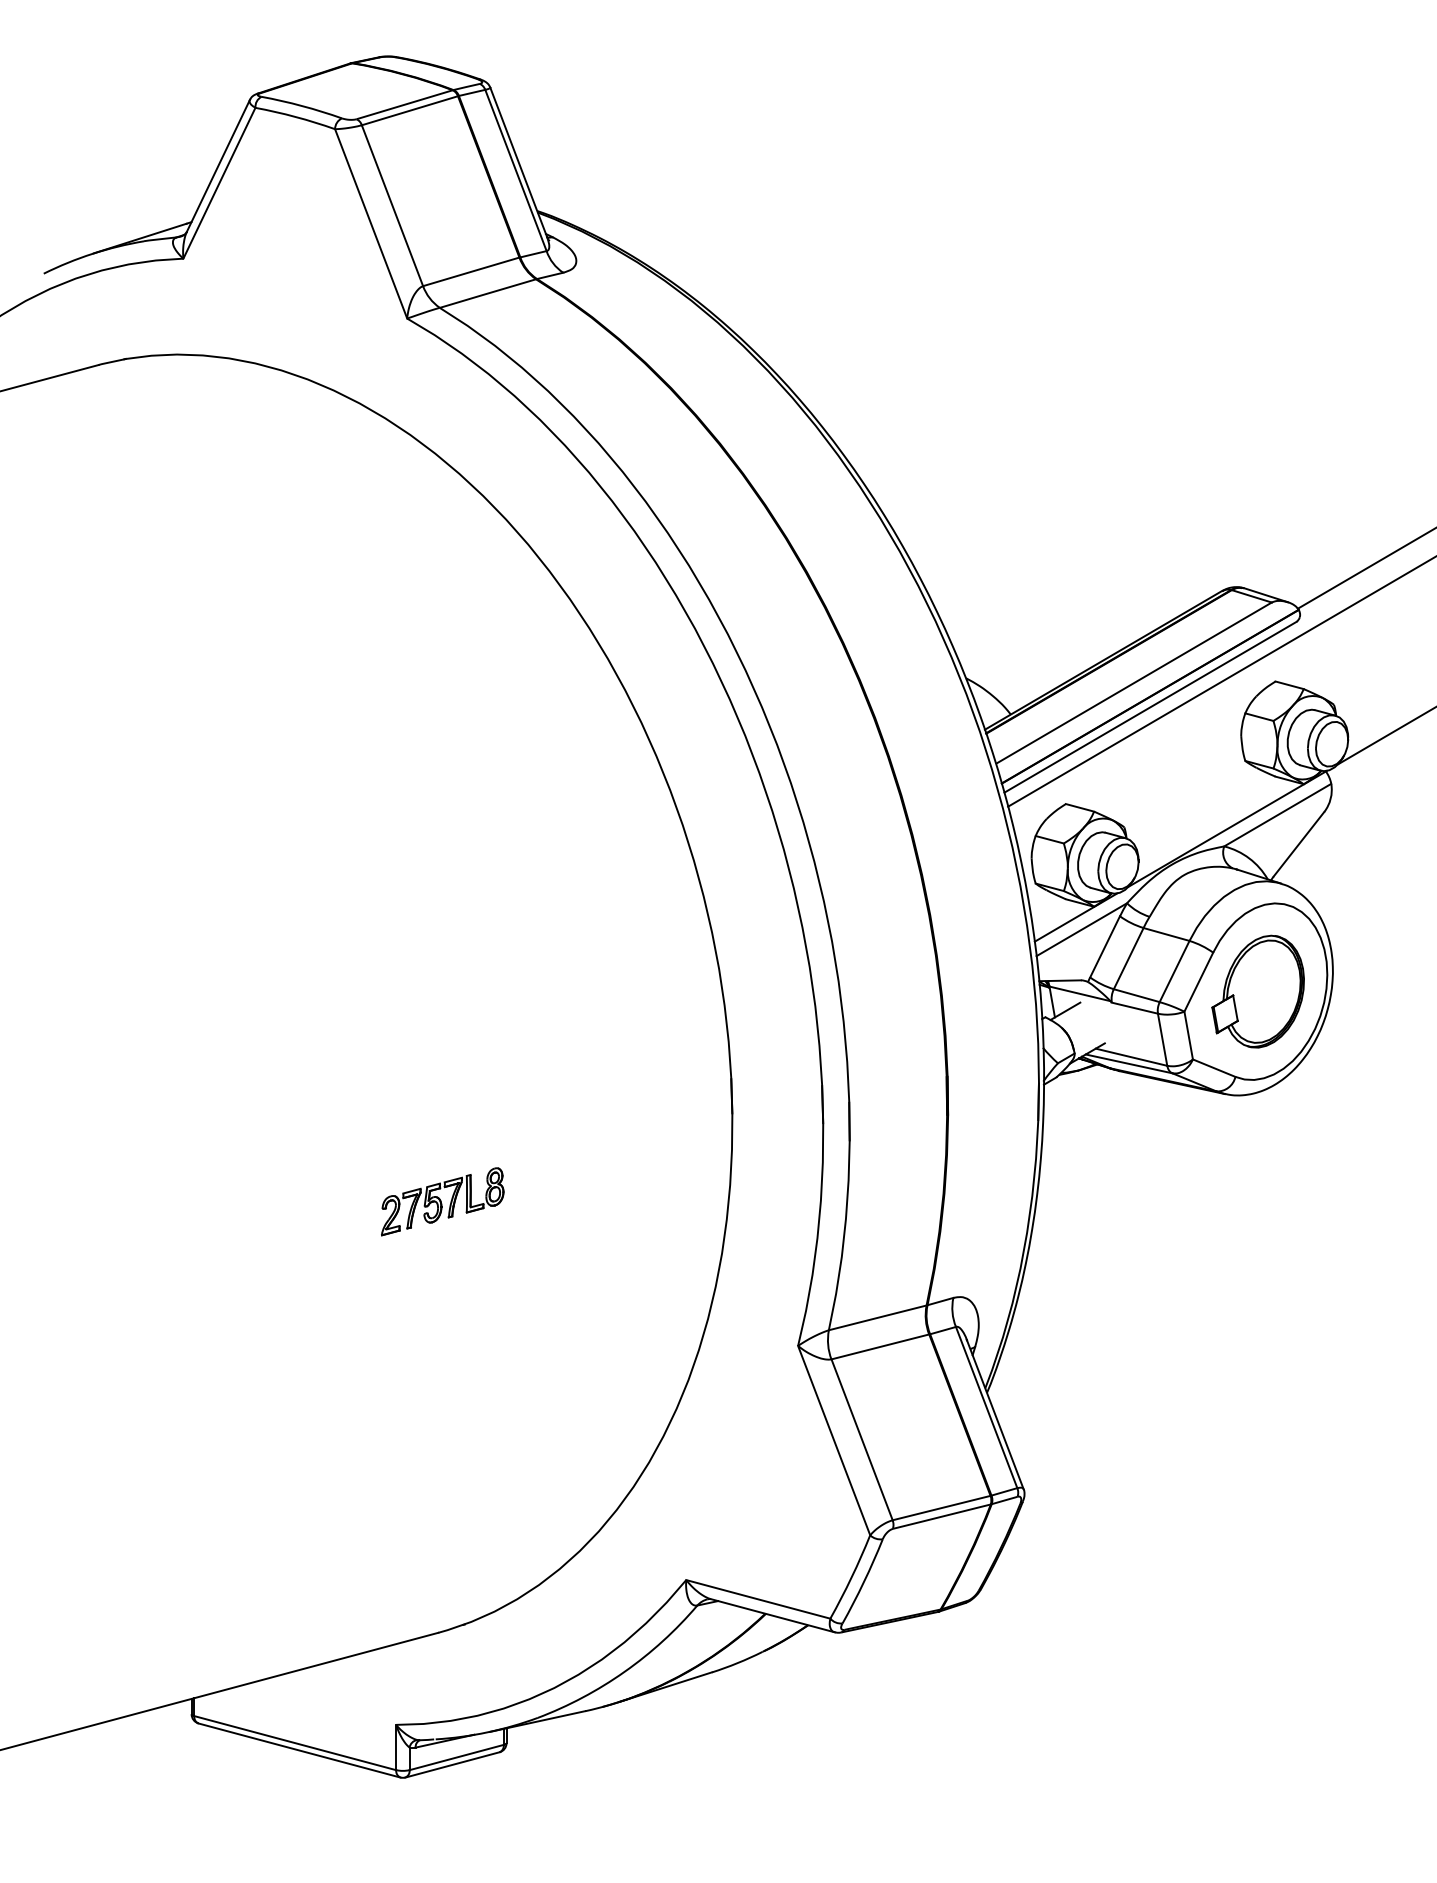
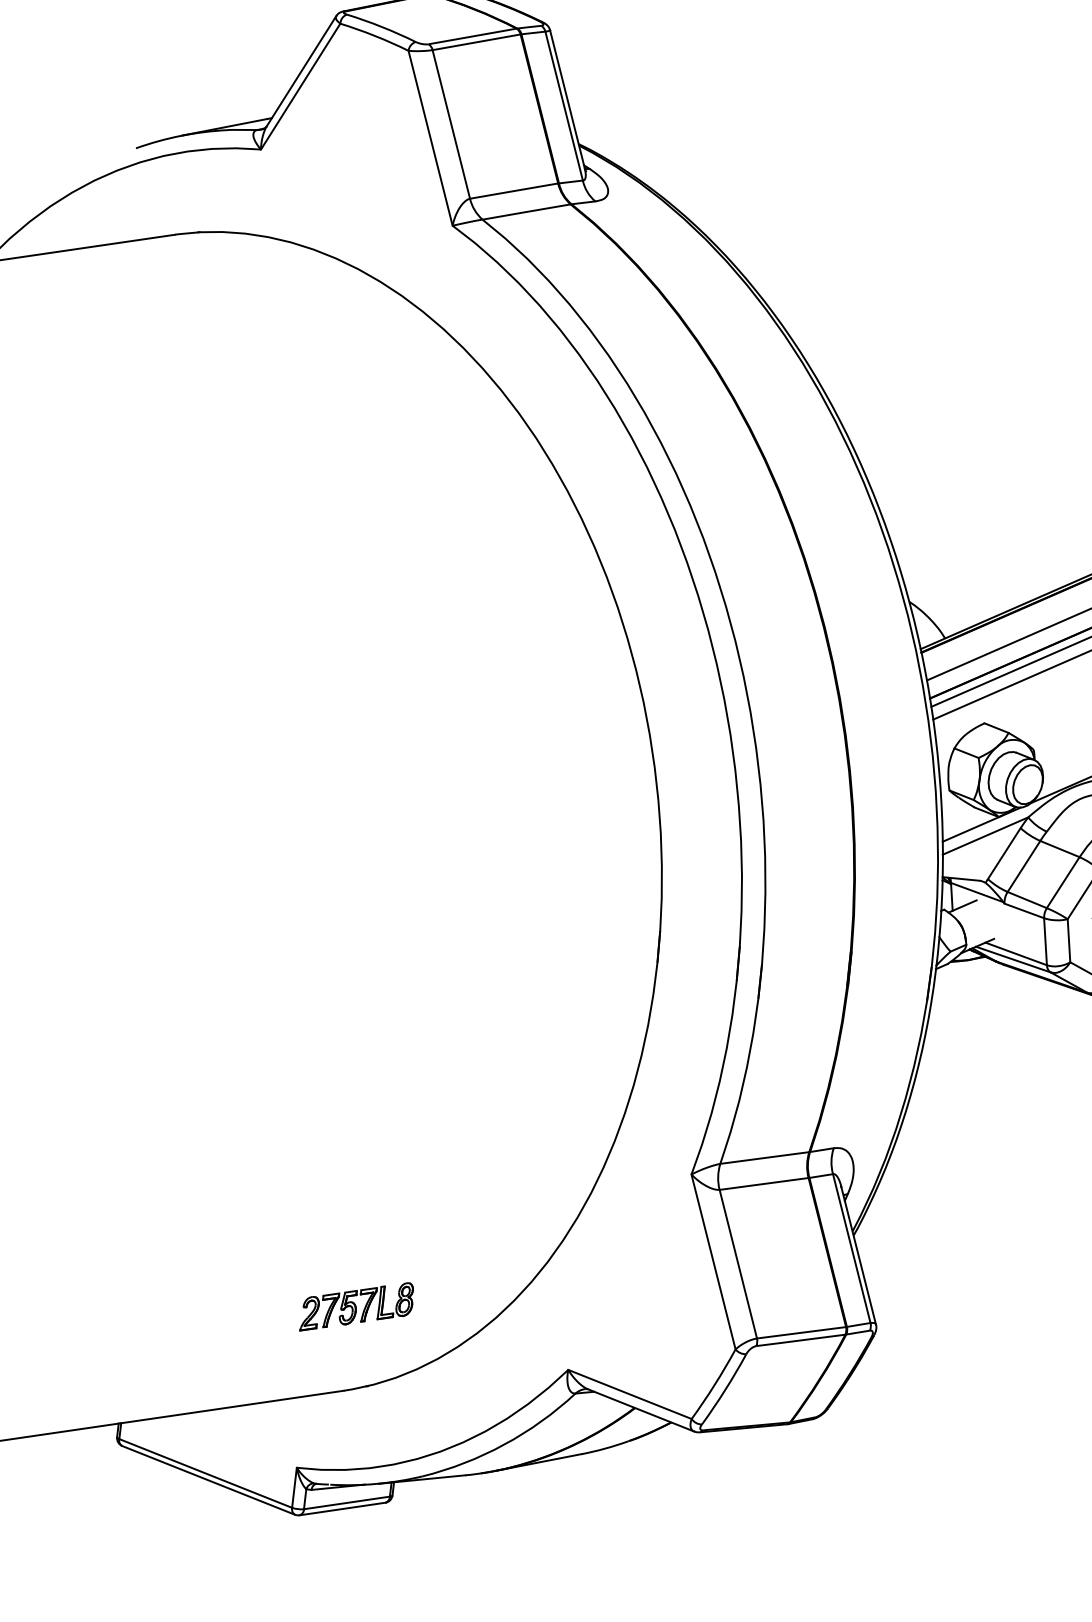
part: (442, 1201) -> (357, 1306), moved

